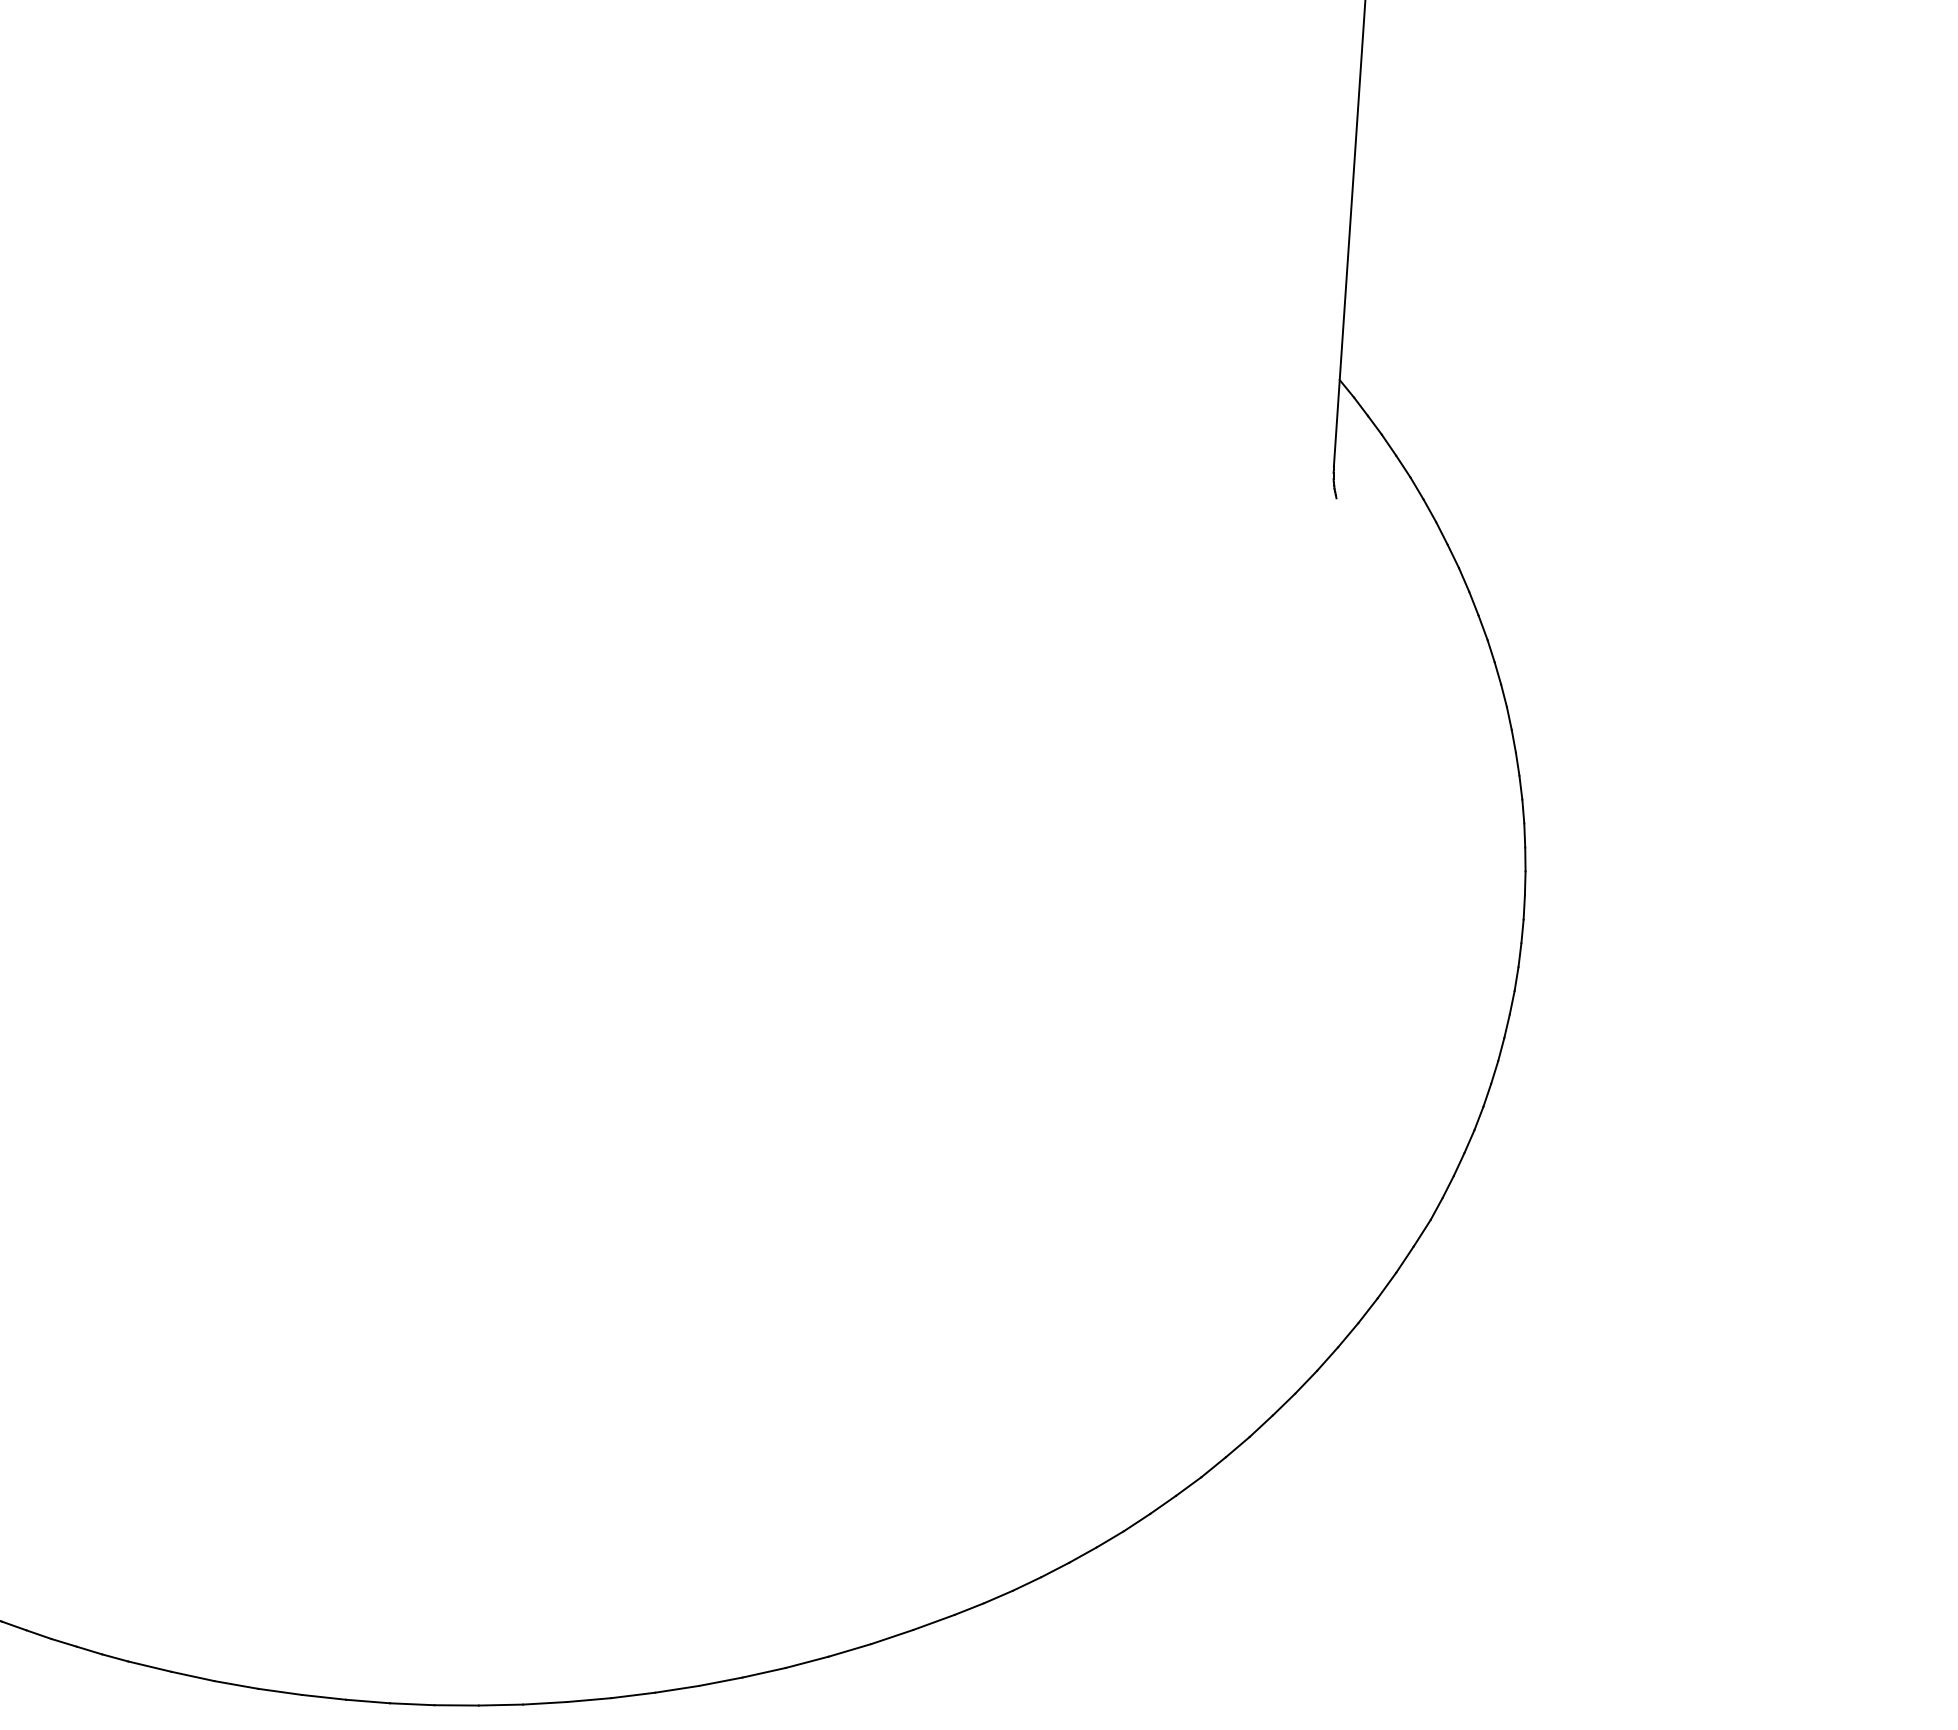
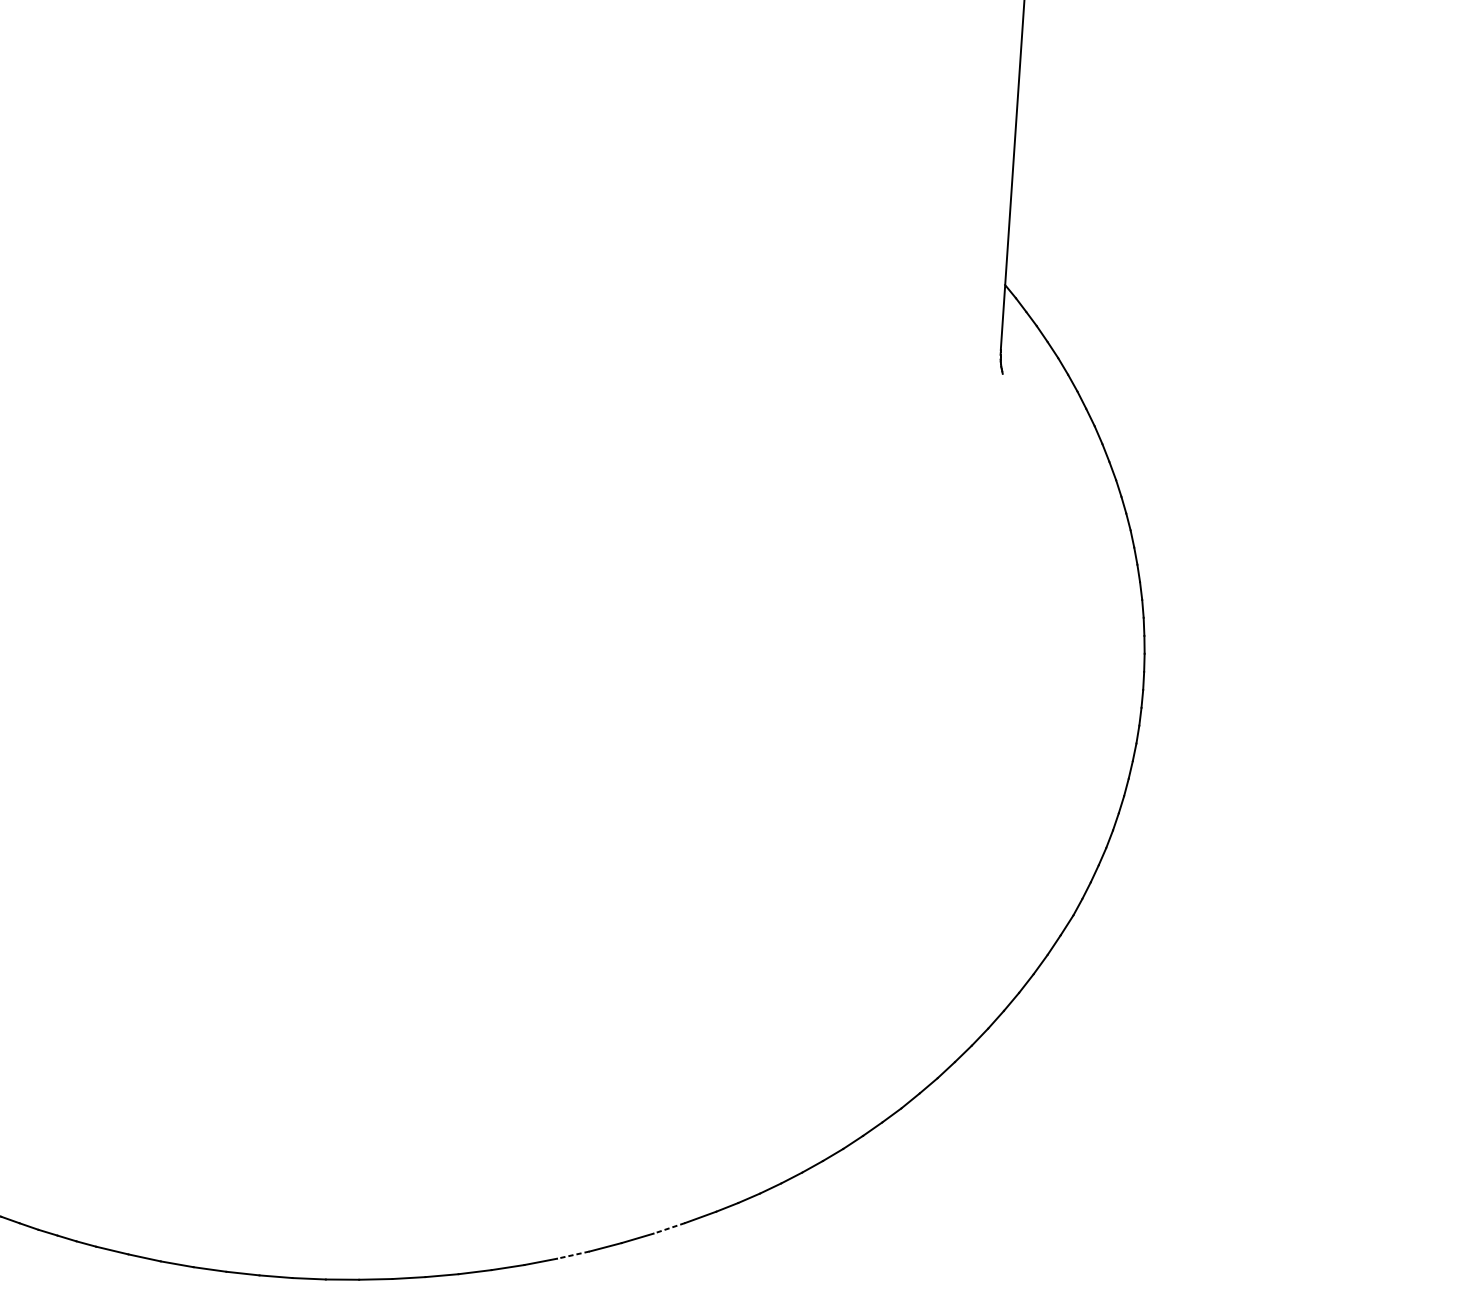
line: (891, 1637) -> (668, 1228), solid -> dashed
line: (763, 1672) -> (572, 1254), solid -> dashed

